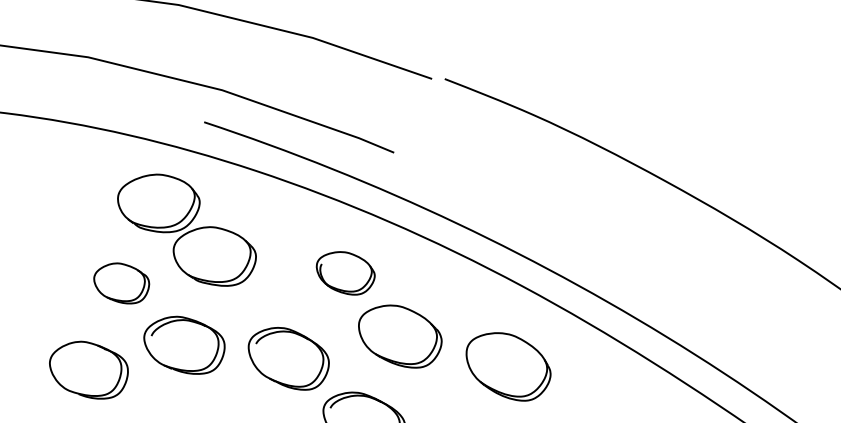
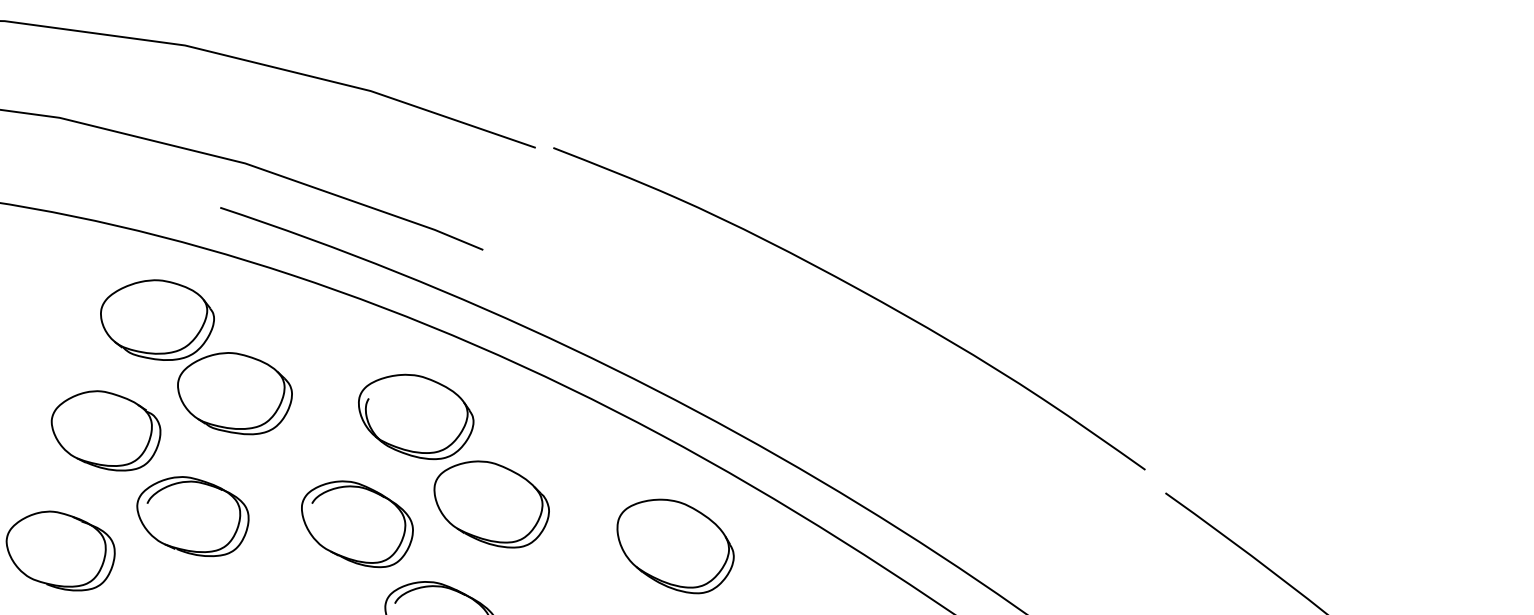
part: (345, 273) -> (416, 416), size x1.43
part: (121, 283) -> (105, 430), size x1.43
part: (288, 359) -> (357, 524), moved
part: (508, 366) -> (675, 546), moved

